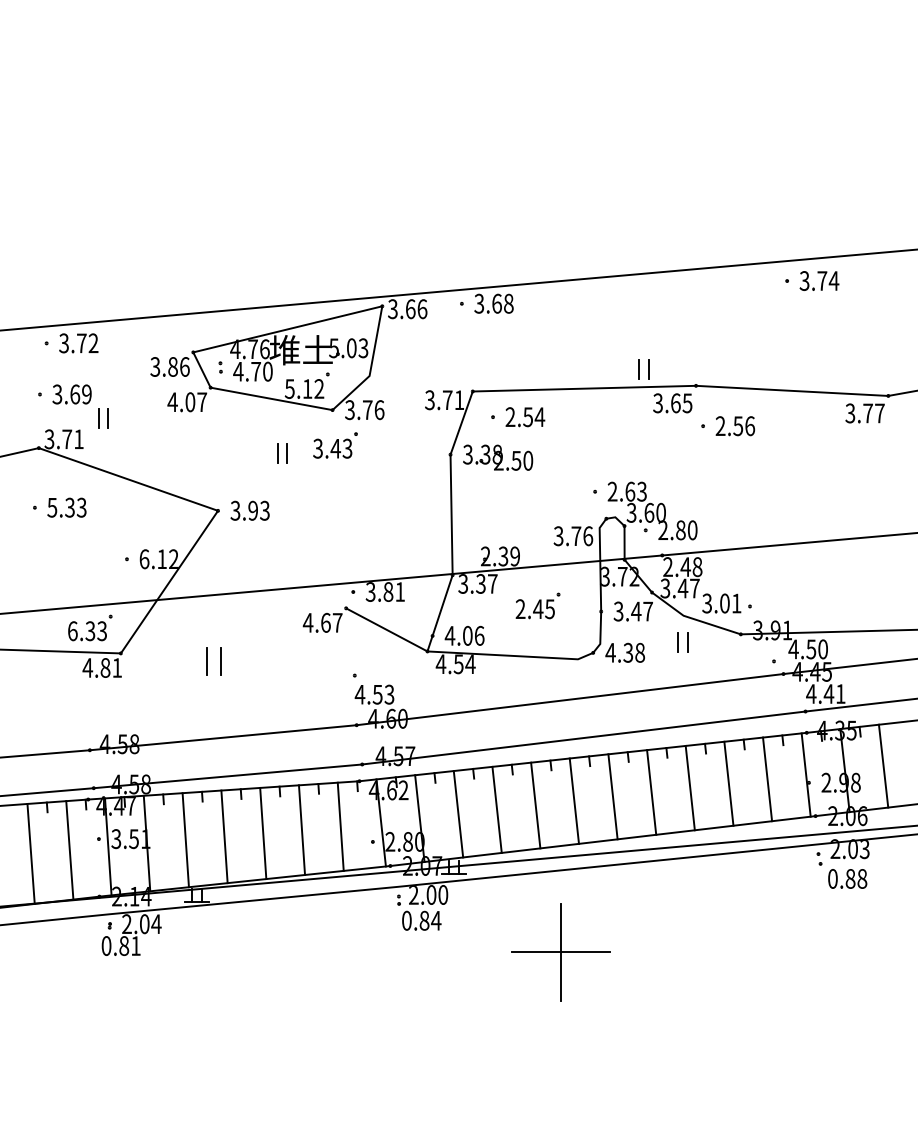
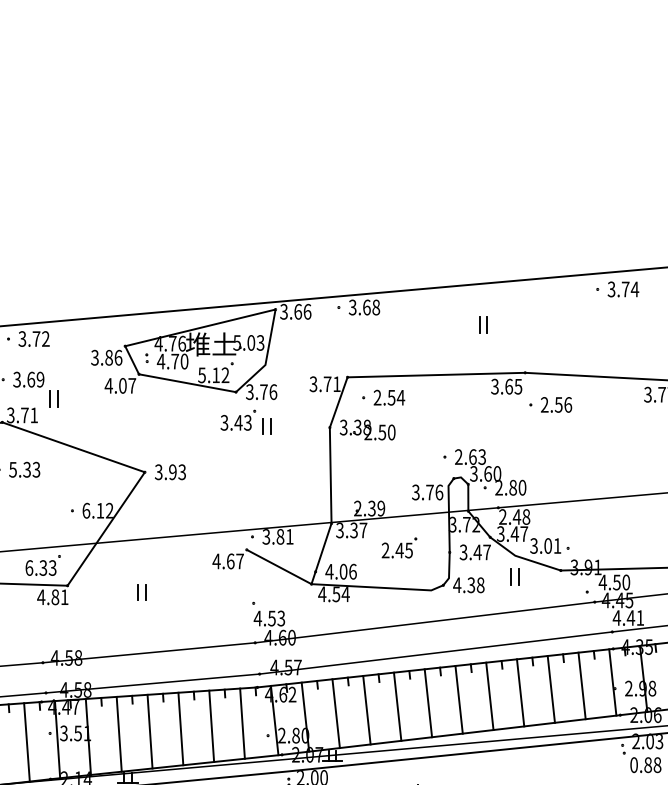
part: (643, 369) -> (483, 324), moved
part: (282, 453) -> (266, 426), moved
part: (213, 661) -> (141, 592), size x0.71

